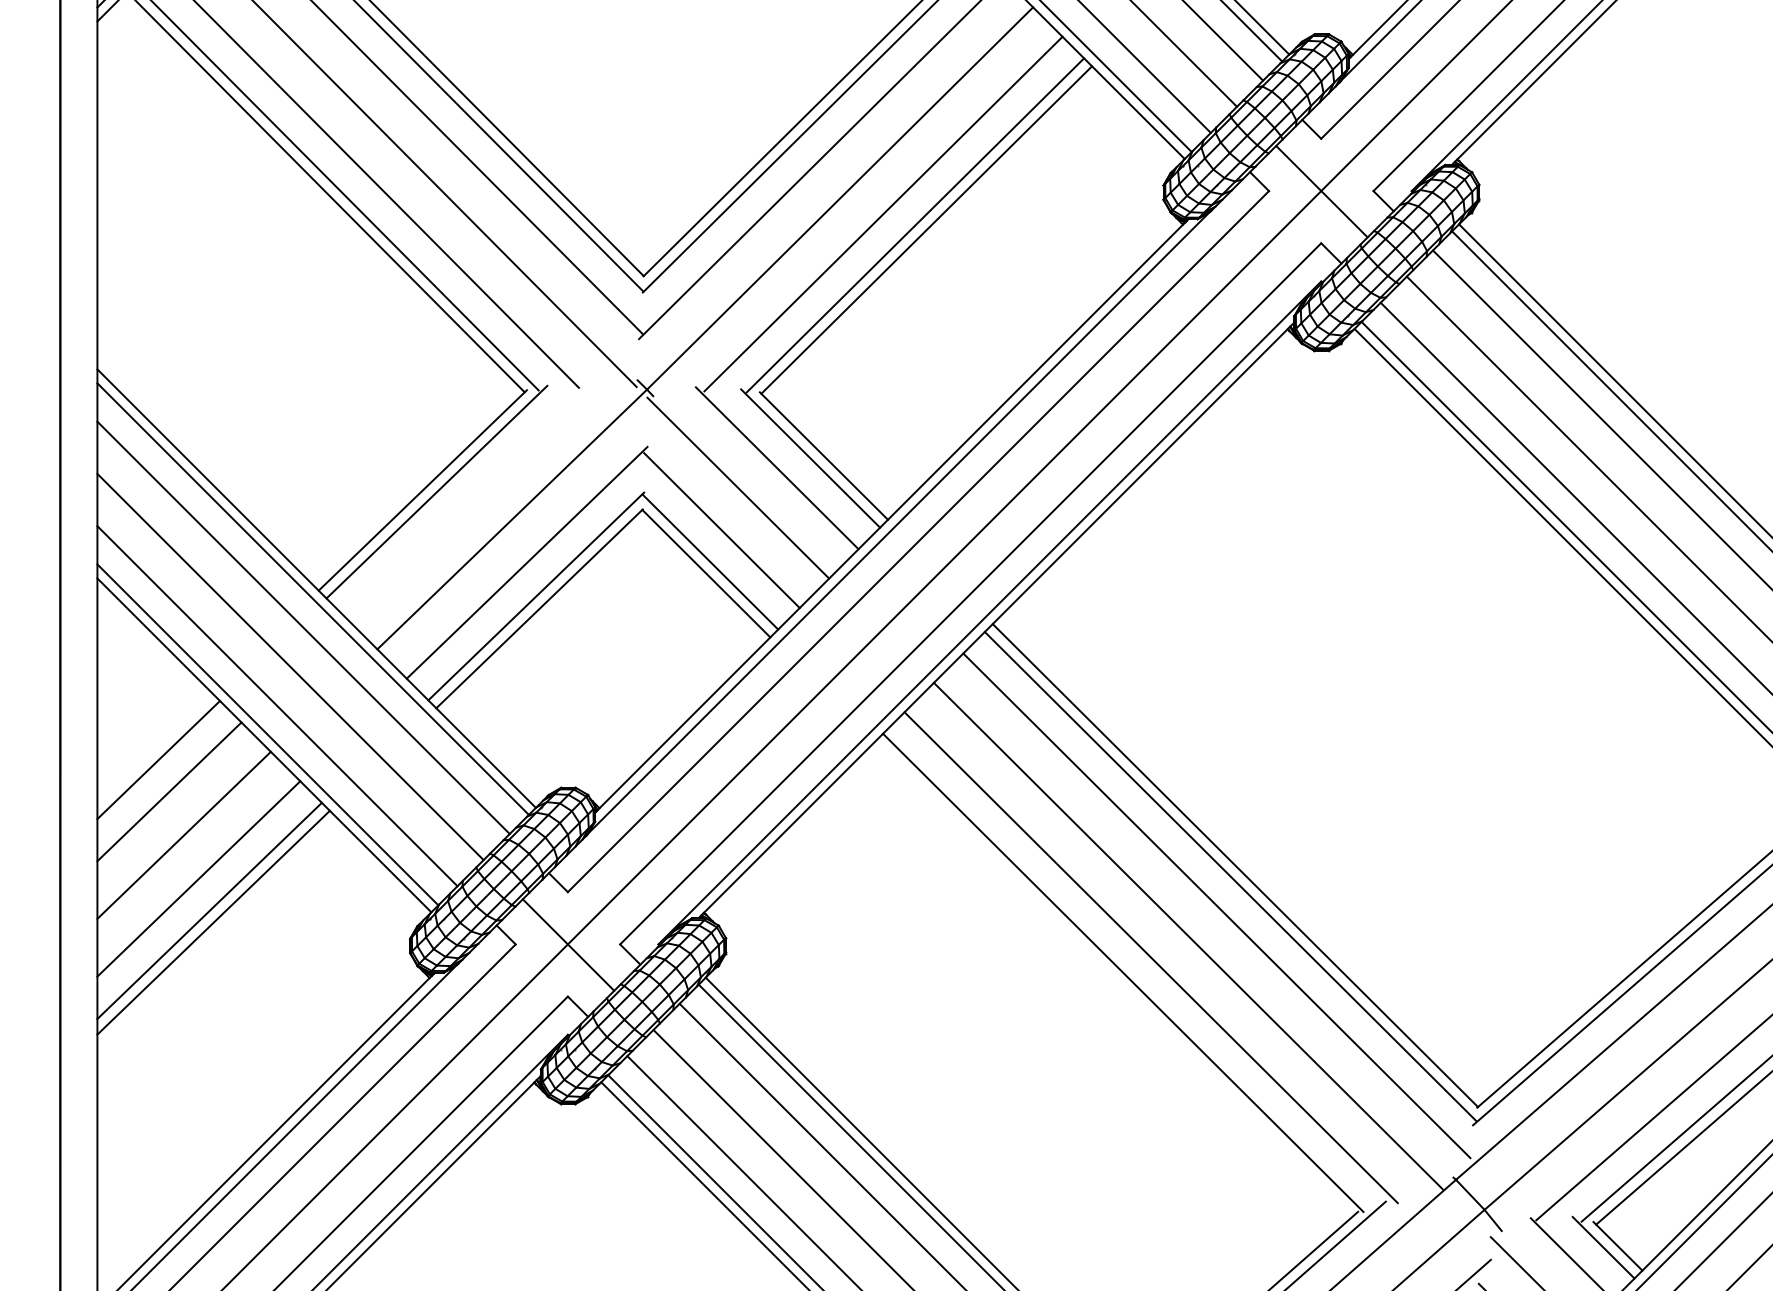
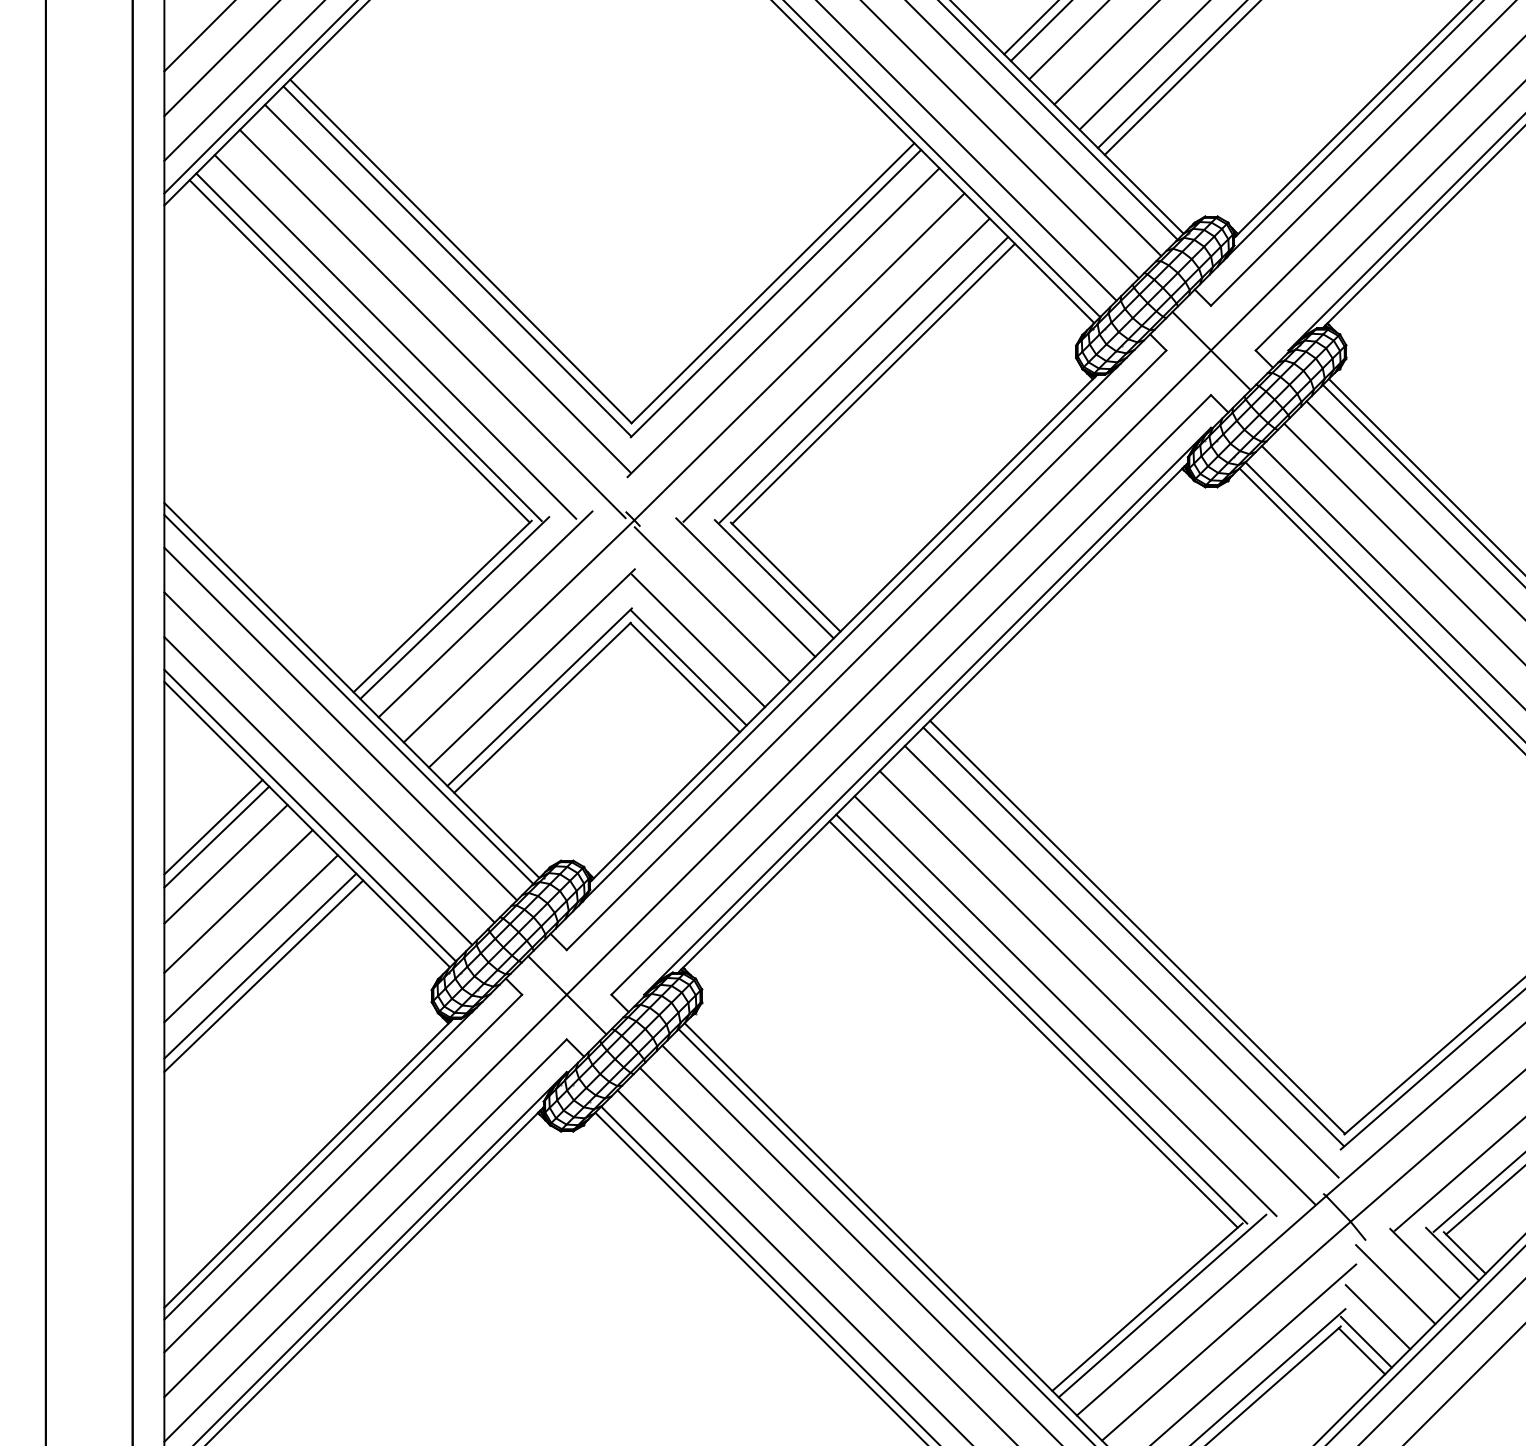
line: (472, 499) -> (485, 614), added
line: (154, 747) -> (213, 826), added
line: (1113, 979) -> (1033, 1024), added

